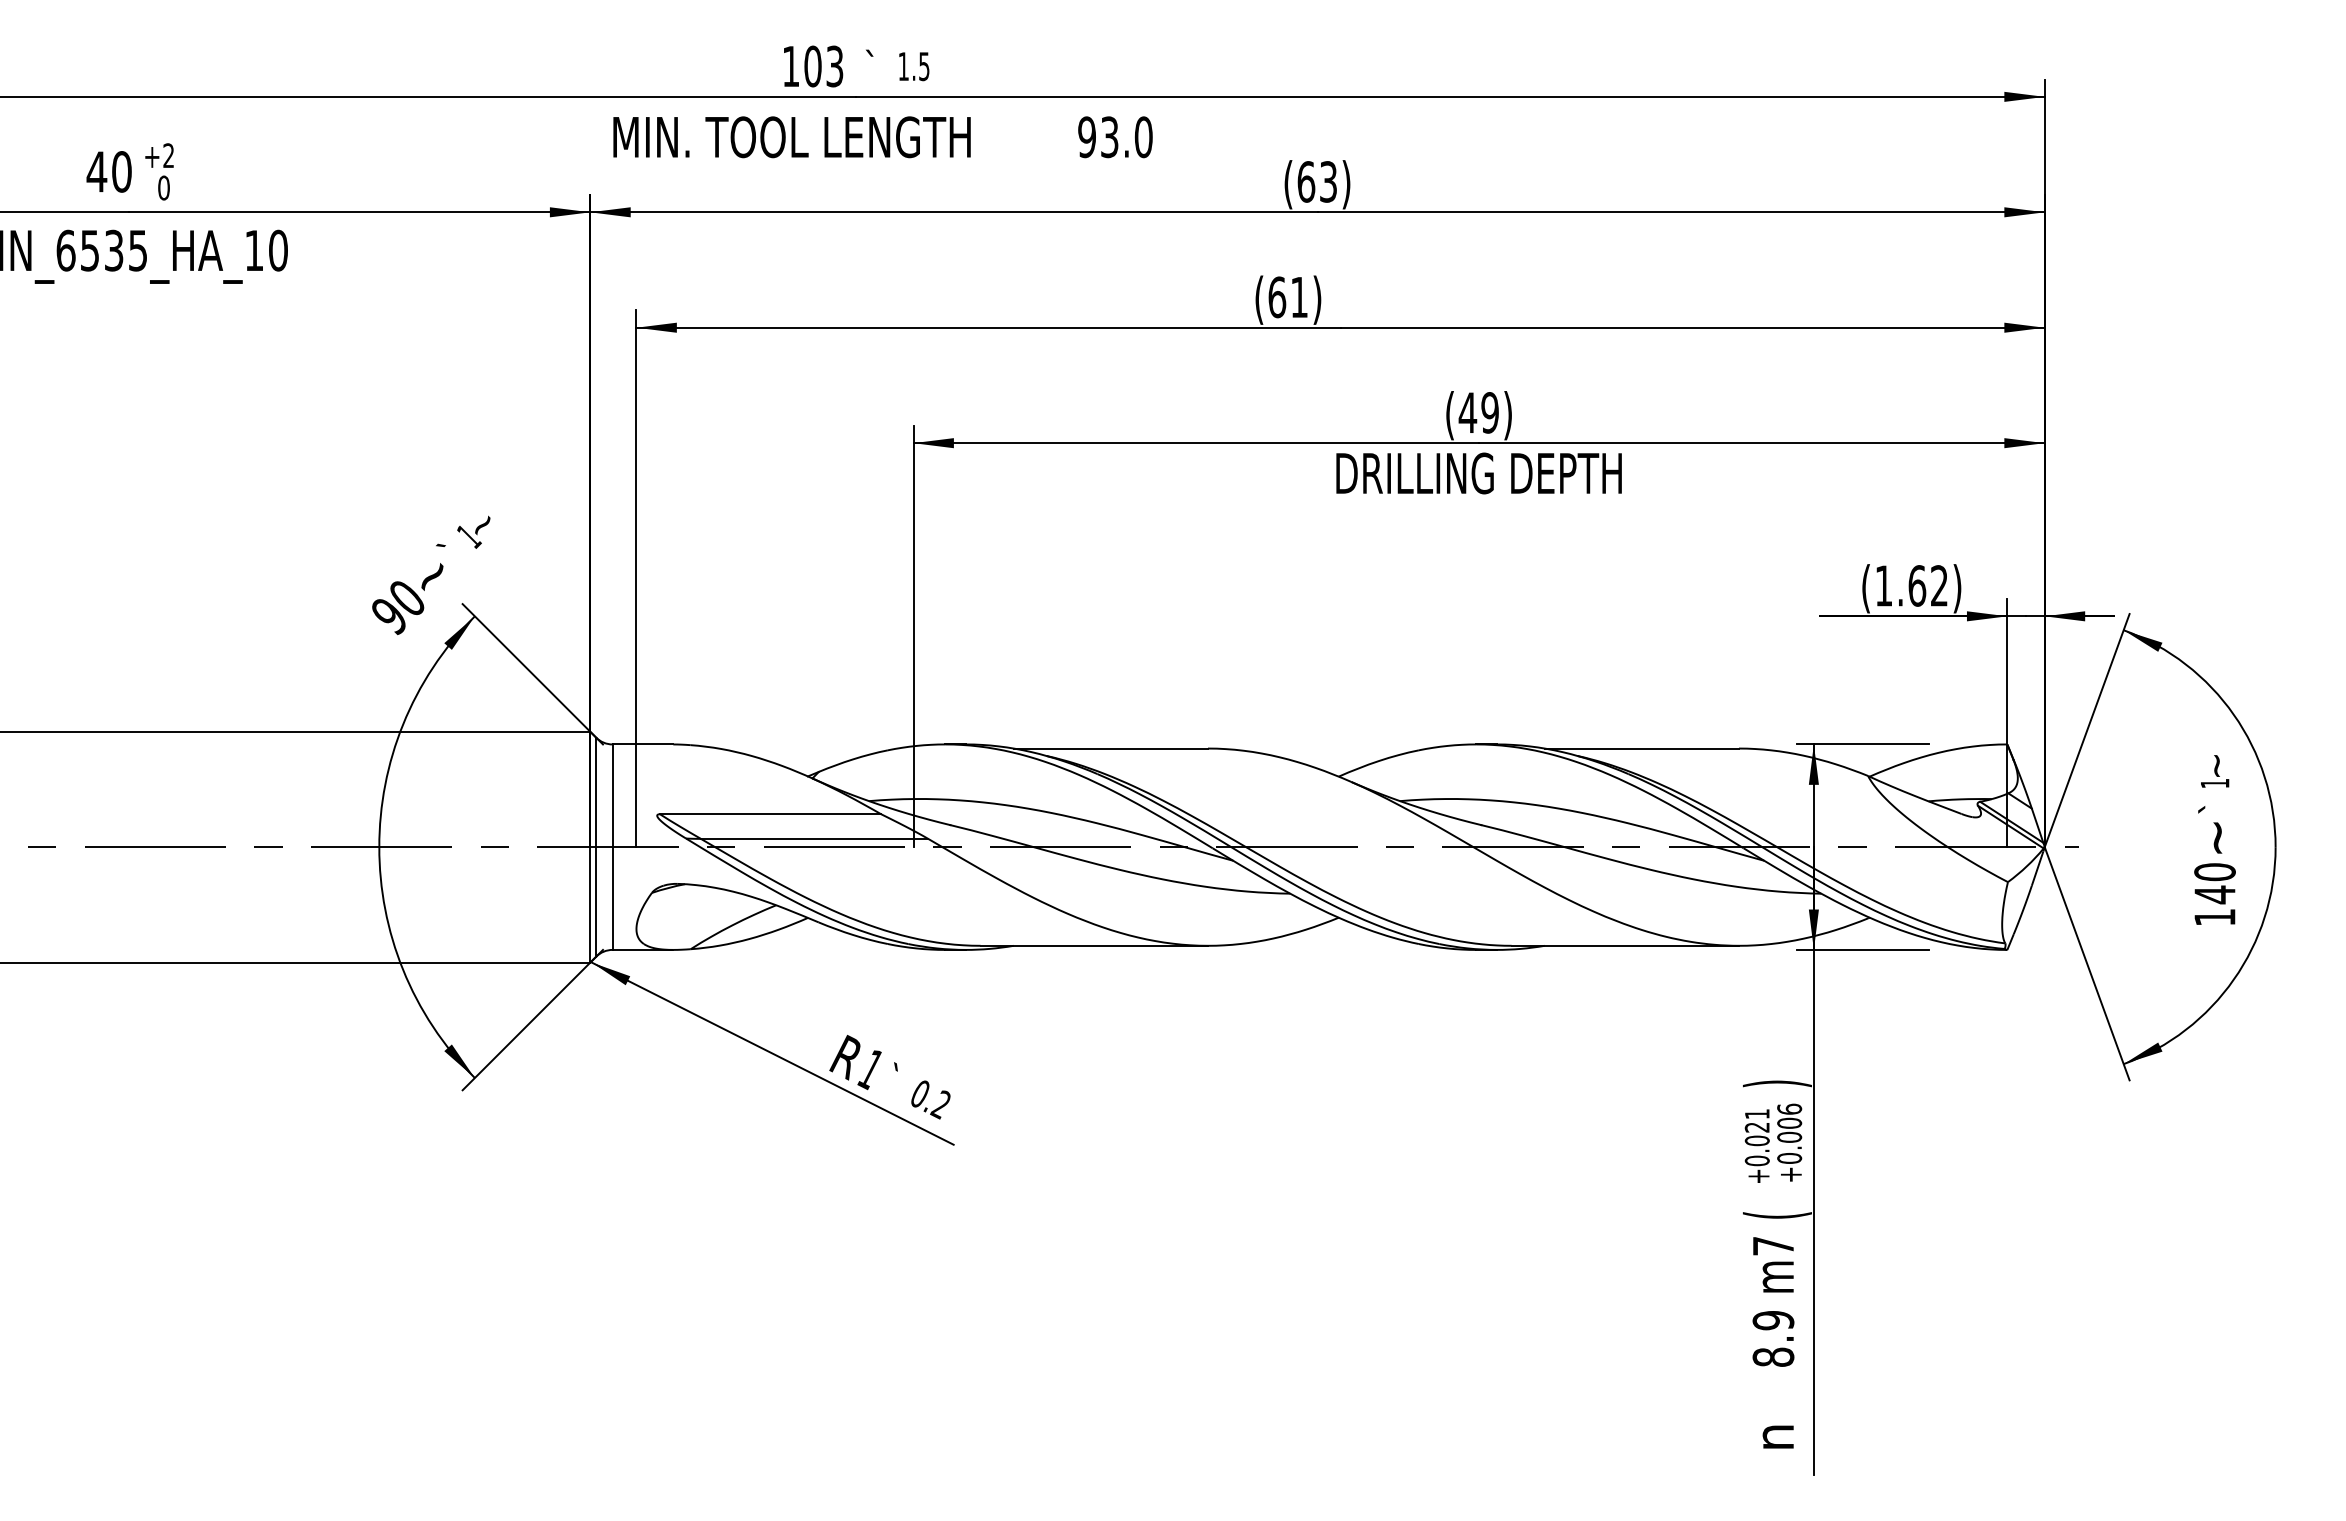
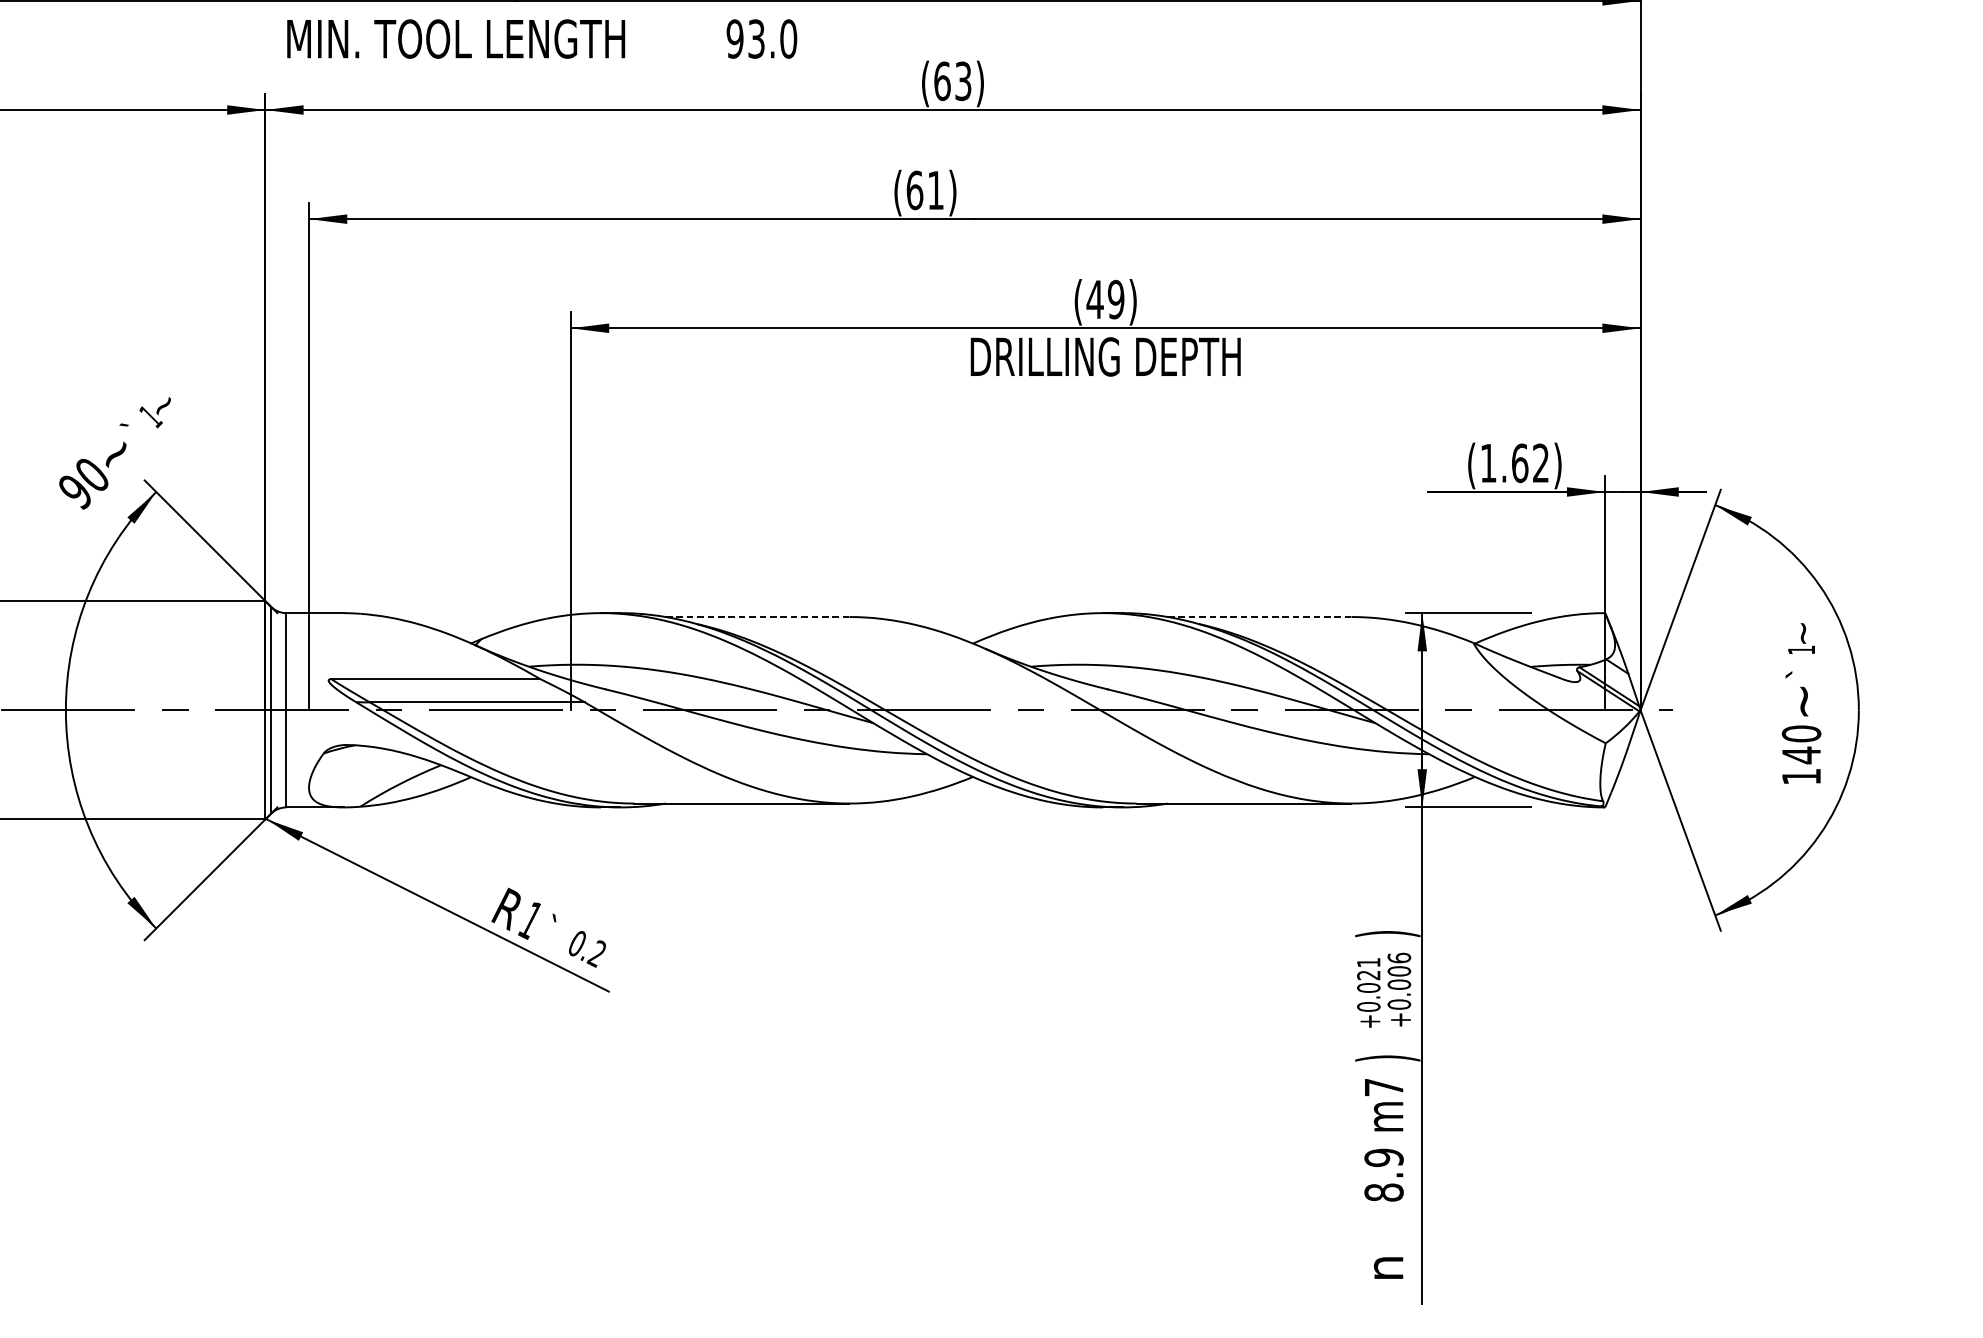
line: (1110, 748) -> (757, 616), solid -> dashed
line: (1641, 748) -> (1259, 616), solid -> dashed
text: (1777, 1215) -> (1387, 1058), ( -> )

